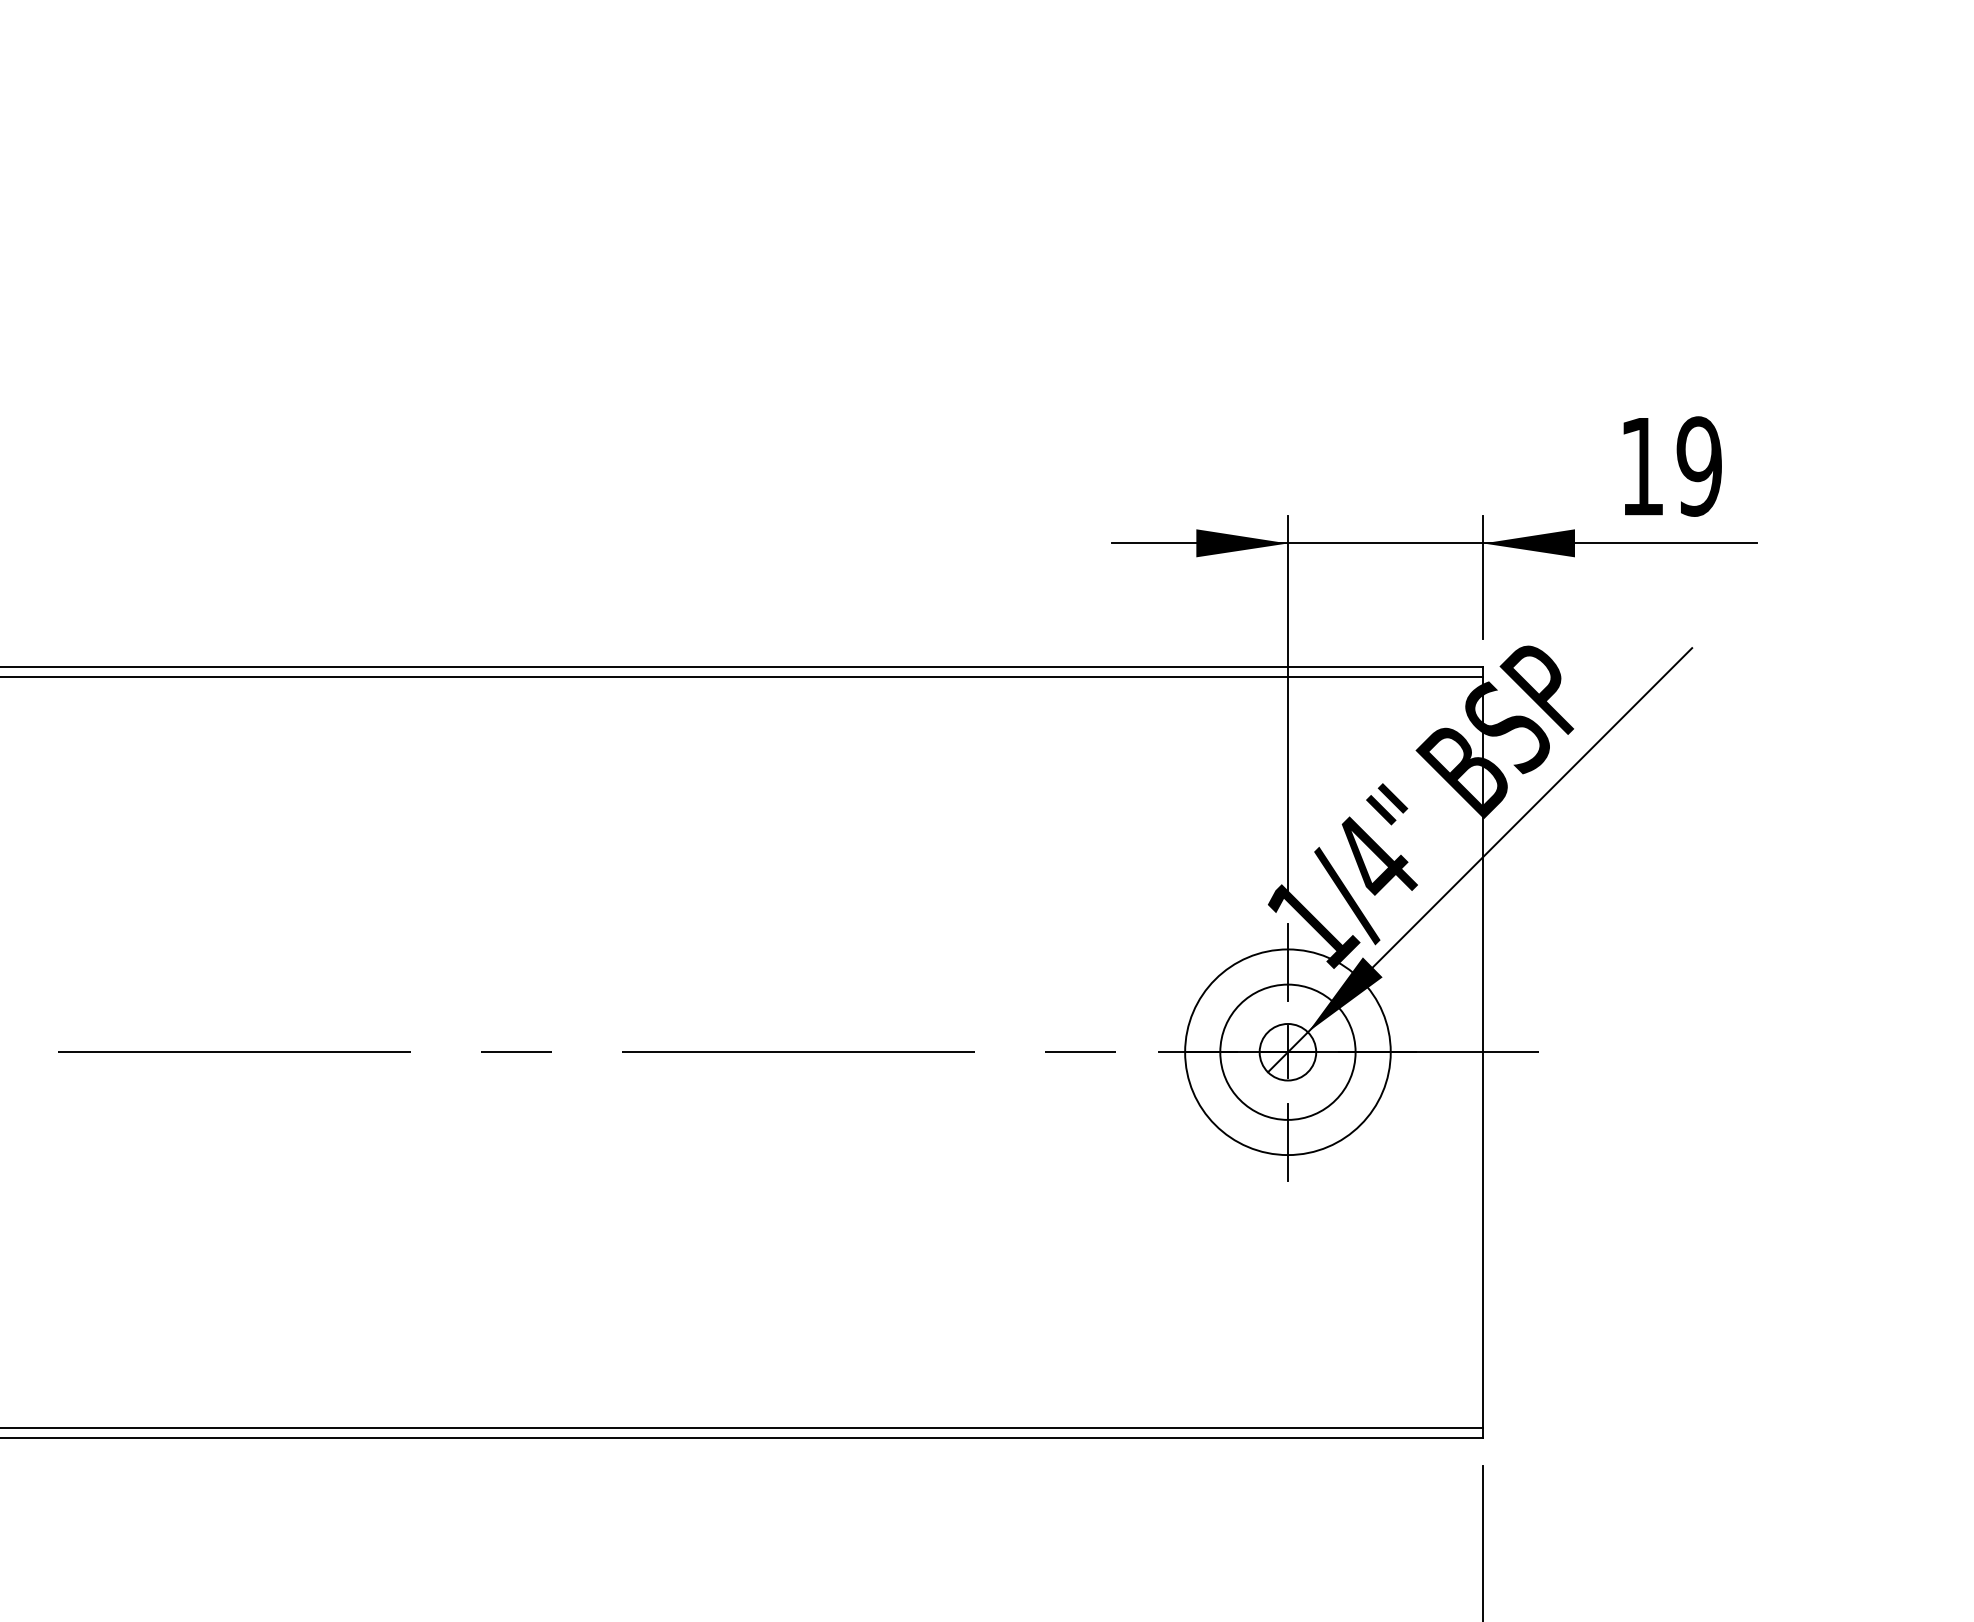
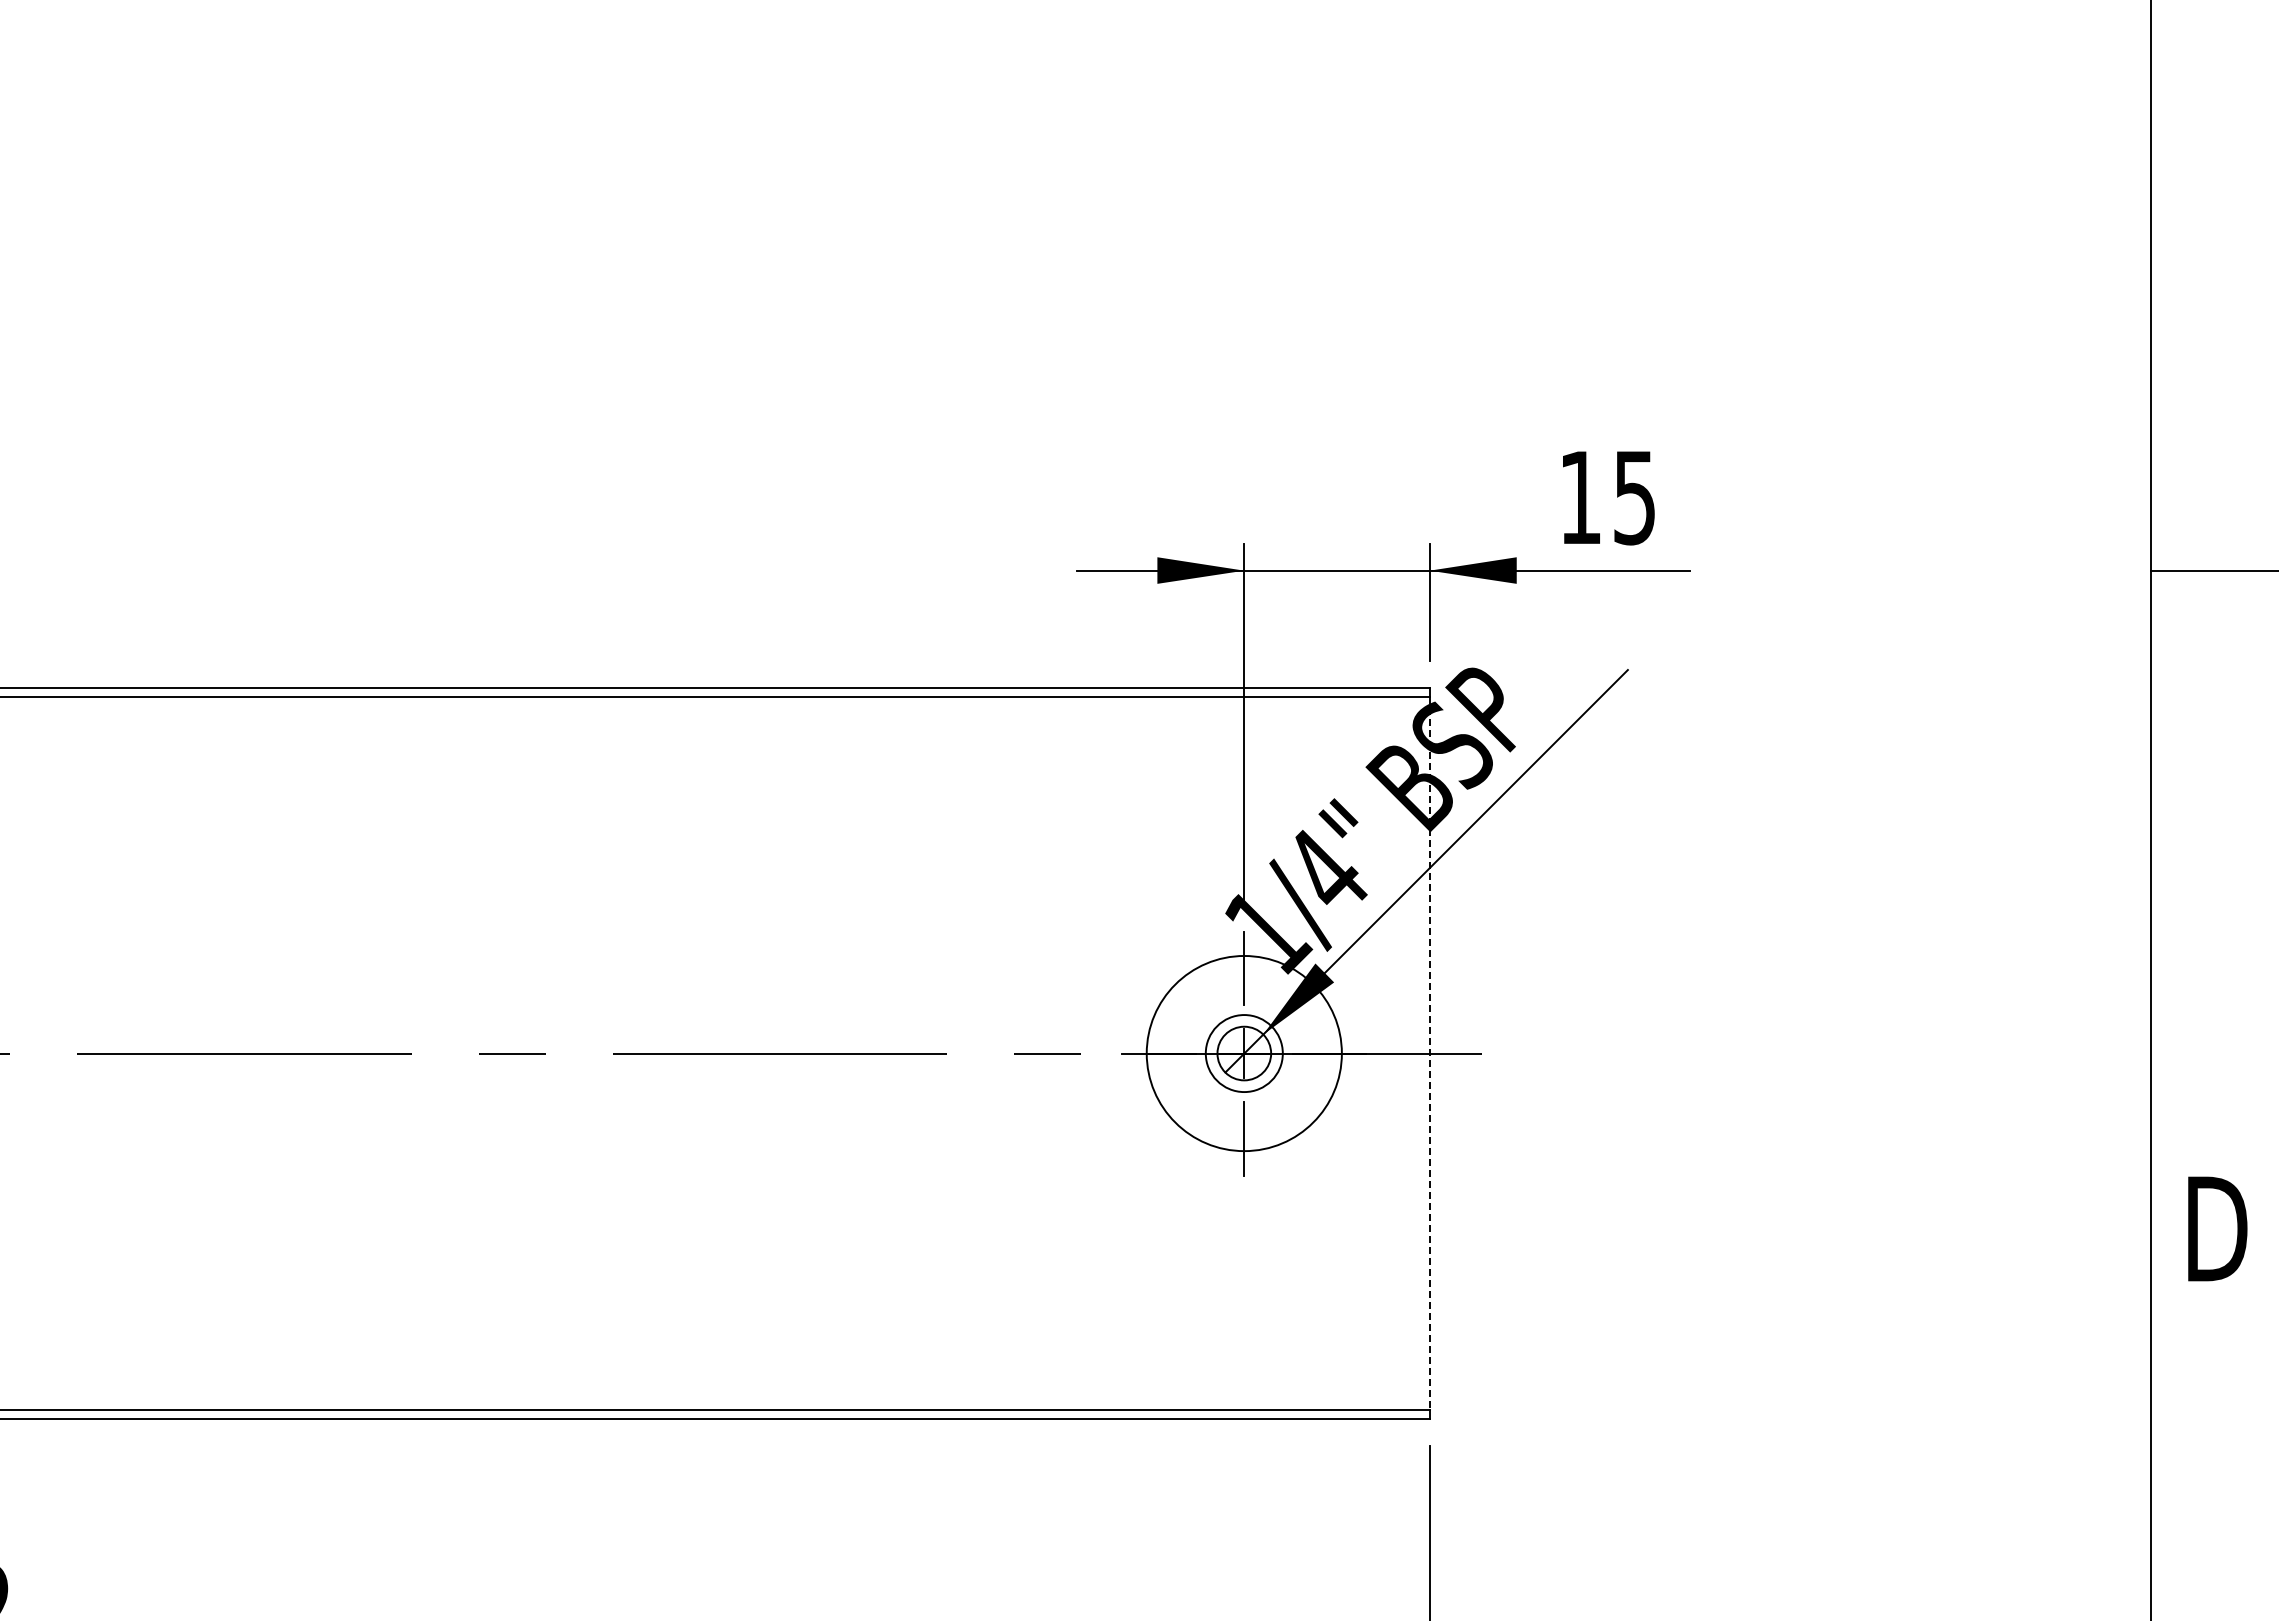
text: (1699, 466) -> (1634, 497), 19 -> 15
circle: (1288, 1052) -> (1244, 1053), size x0.6
line: (1483, 1053) -> (1429, 1054), solid -> dashed

